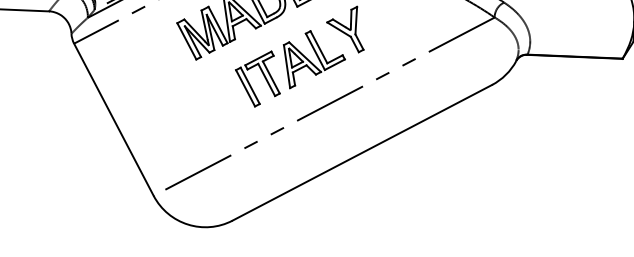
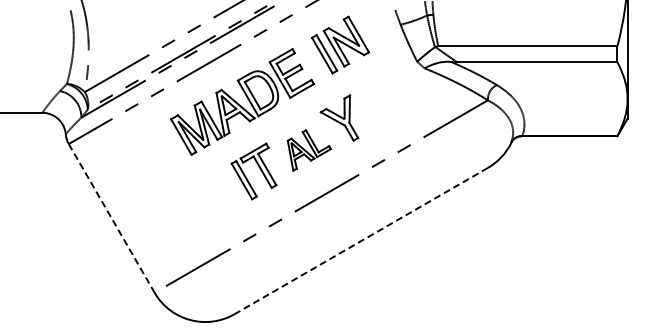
part: (314, 60) -> (309, 150), size x0.7
line: (113, 119) -> (111, 218), solid -> dashed
line: (361, 153) -> (360, 241), solid -> dashed

